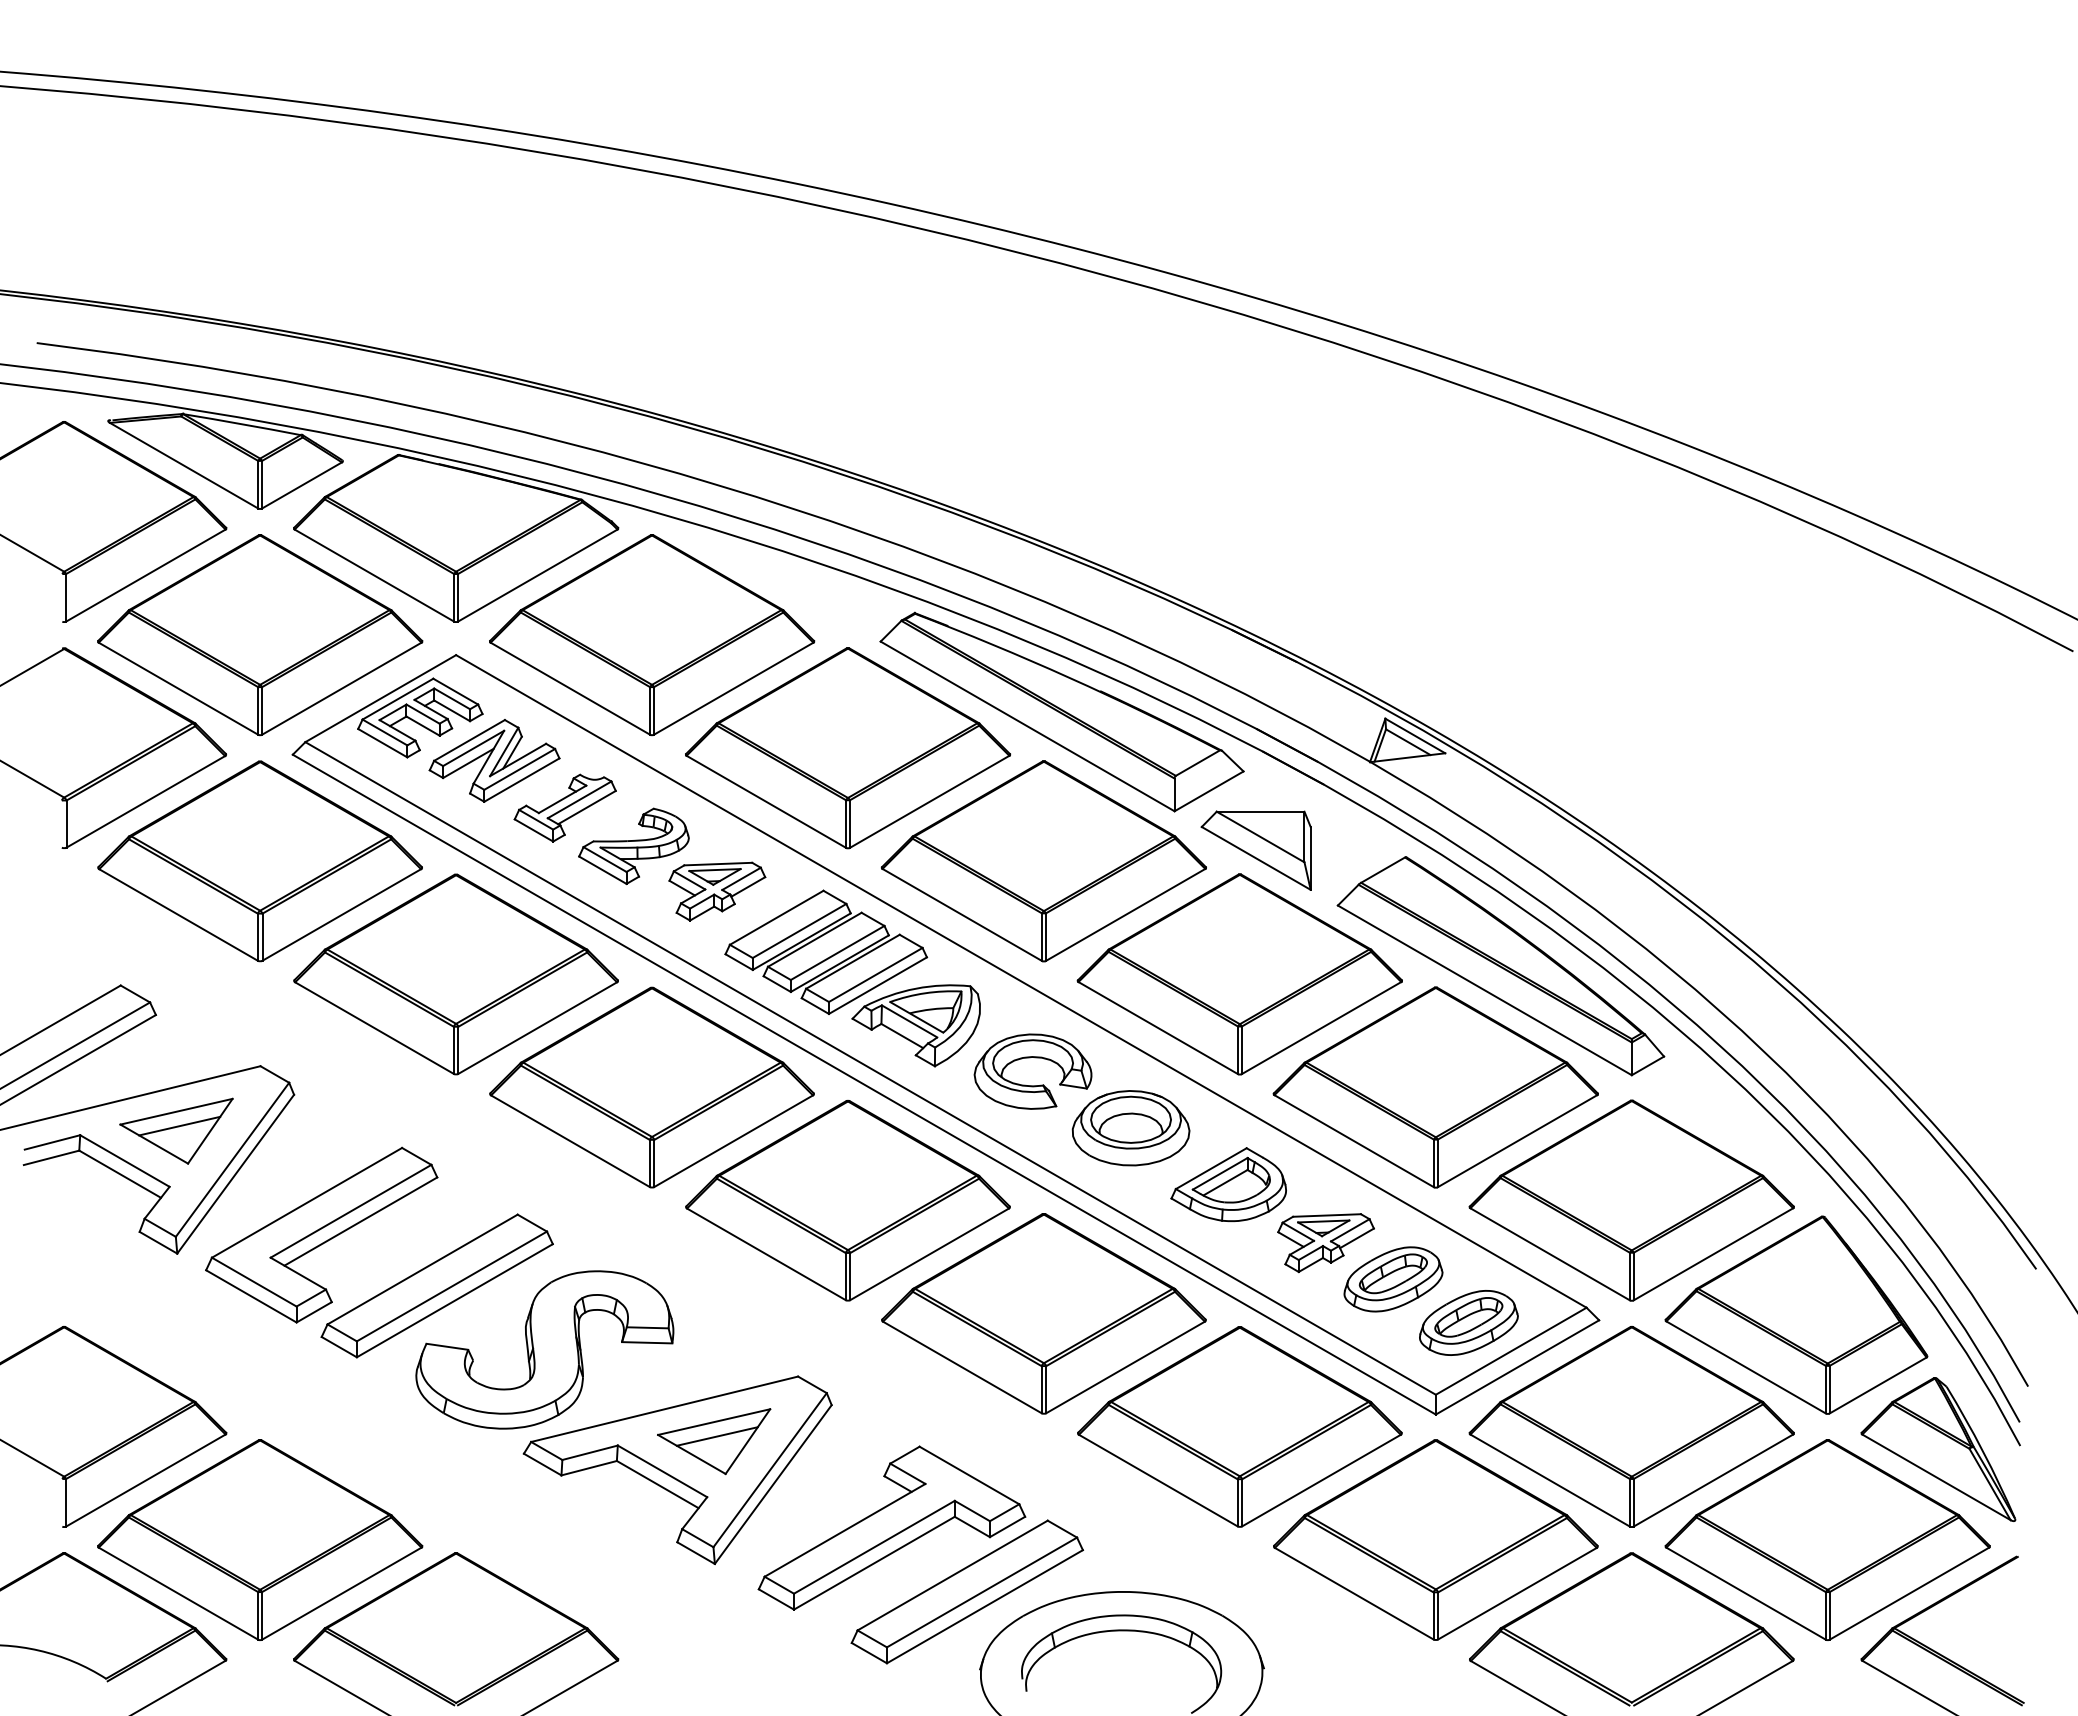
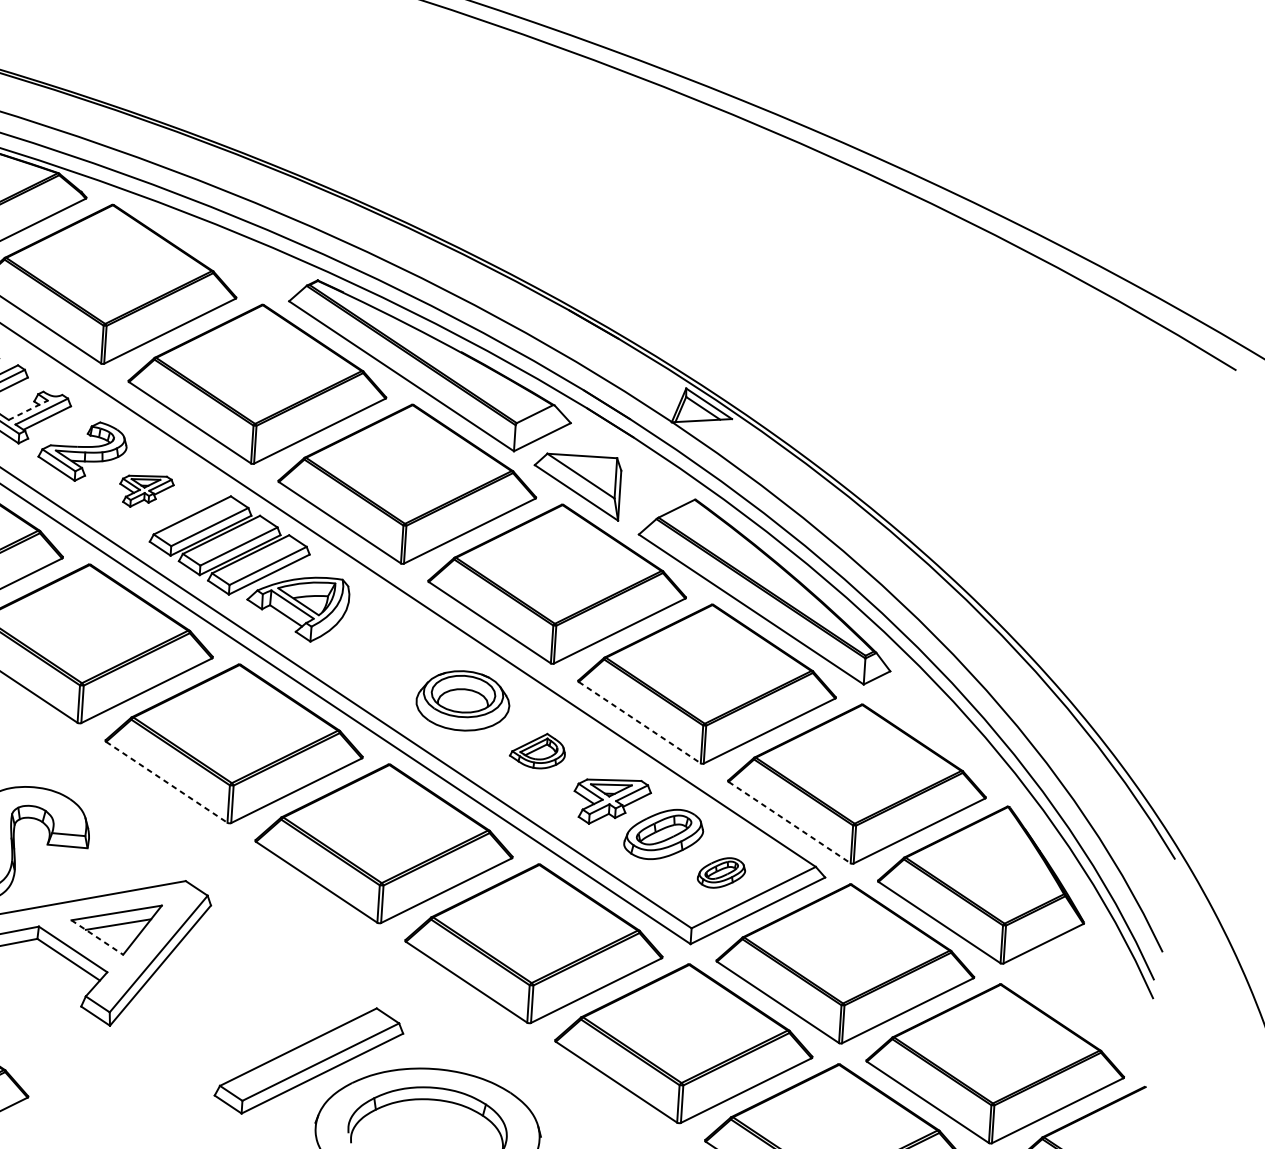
line: (563, 799) -> (28, 410), solid -> dashed
part: (717, 891) -> (146, 491), size x0.7
part: (1030, 1058) -> (386, 640), removed
line: (1354, 1141) -> (639, 722), solid -> dashed
part: (1228, 1184) -> (537, 750), size x0.6
line: (766, 1254) -> (166, 782), solid -> dashed
line: (1550, 1254) -> (789, 822), solid -> dashed
part: (1468, 1322) -> (721, 872), size x0.6
part: (1938, 1449) -> (1088, 997), removed
line: (692, 1454) -> (97, 937), solid -> dashed
part: (891, 1527) -> (252, 1005), removed

